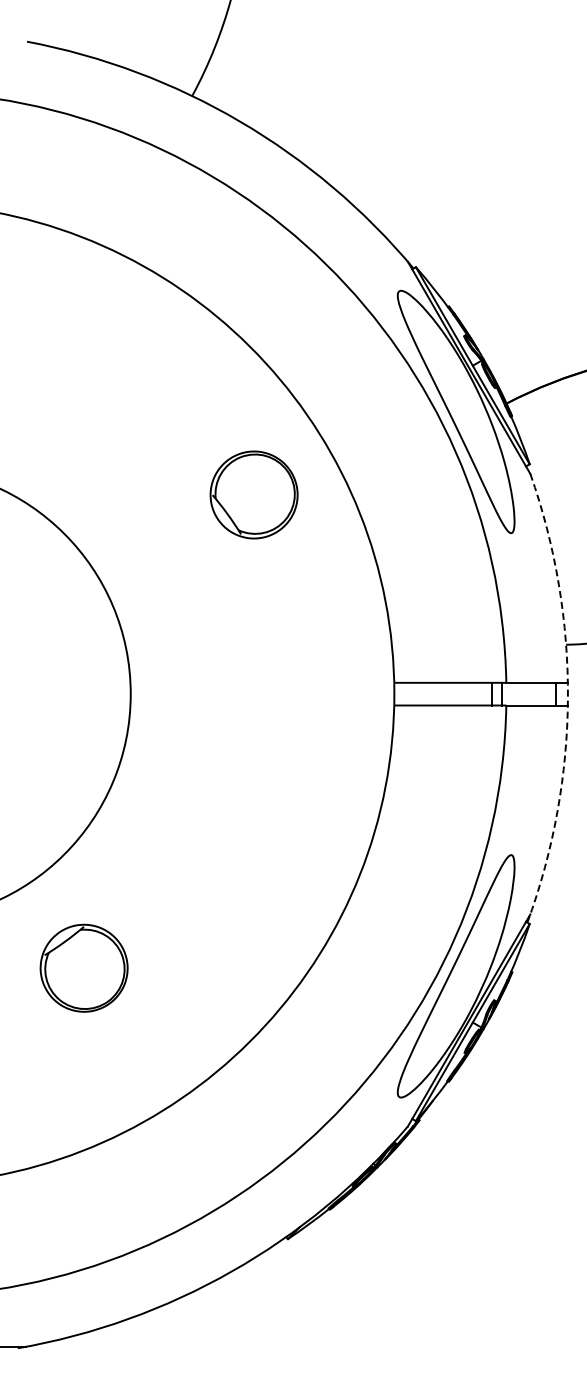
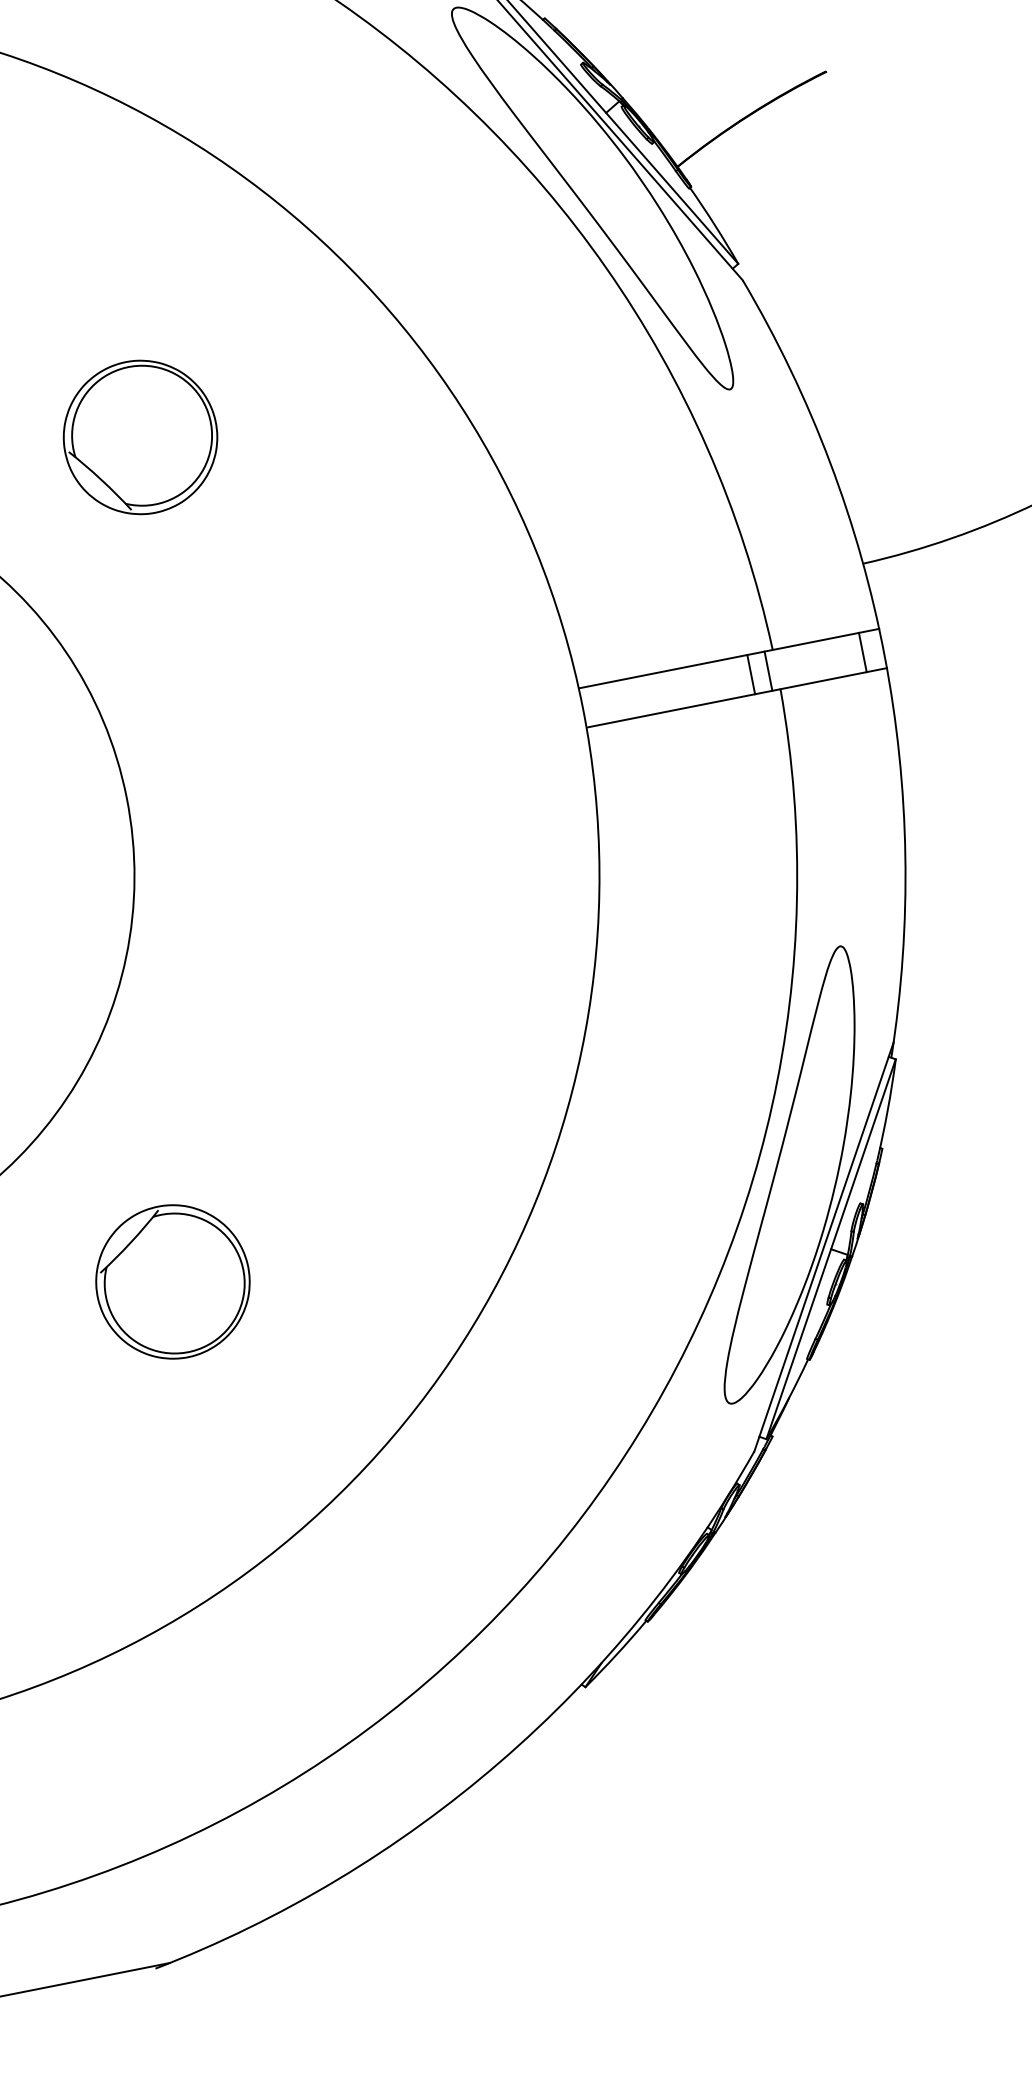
part: (253, 494) -> (139, 436), moved
arc: (567, 698) -> (883, 656), dashed -> solid
part: (83, 967) -> (171, 1280), moved

